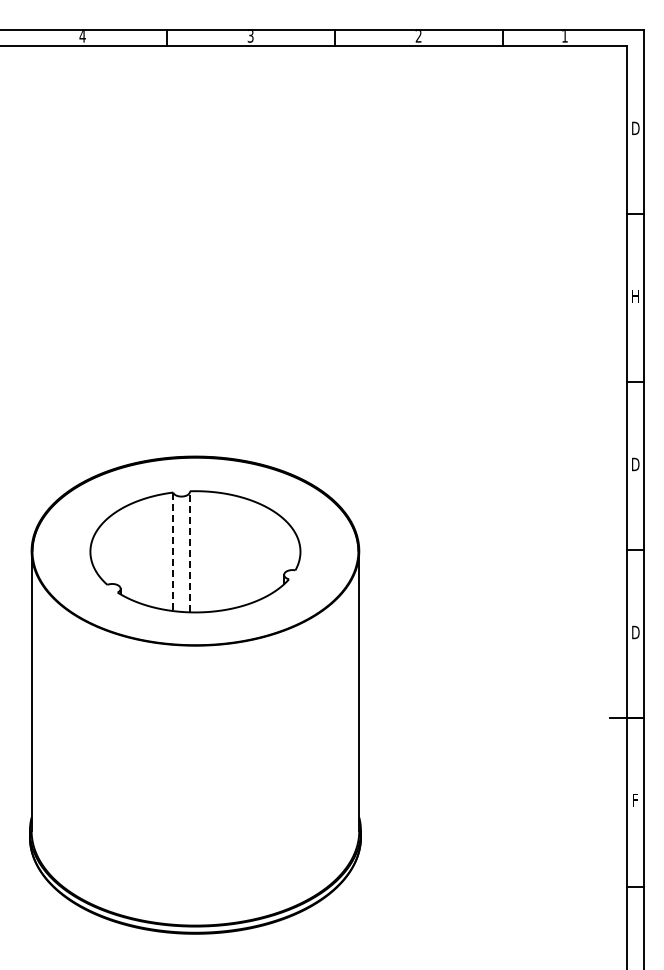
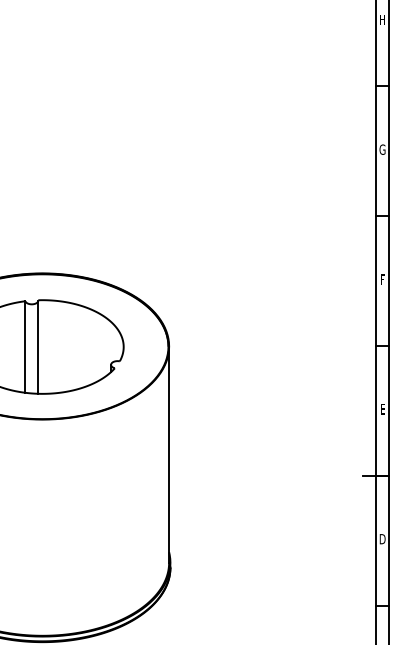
text: (635, 127) -> (382, 19), D -> H
text: (635, 296) -> (382, 149), H -> G
text: (635, 464) -> (382, 279), D -> F
line: (189, 551) -> (37, 346), dashed -> solid
line: (173, 552) -> (25, 347), dashed -> solid
text: (635, 632) -> (382, 409), D -> E
text: (635, 800) -> (382, 539), F -> D

